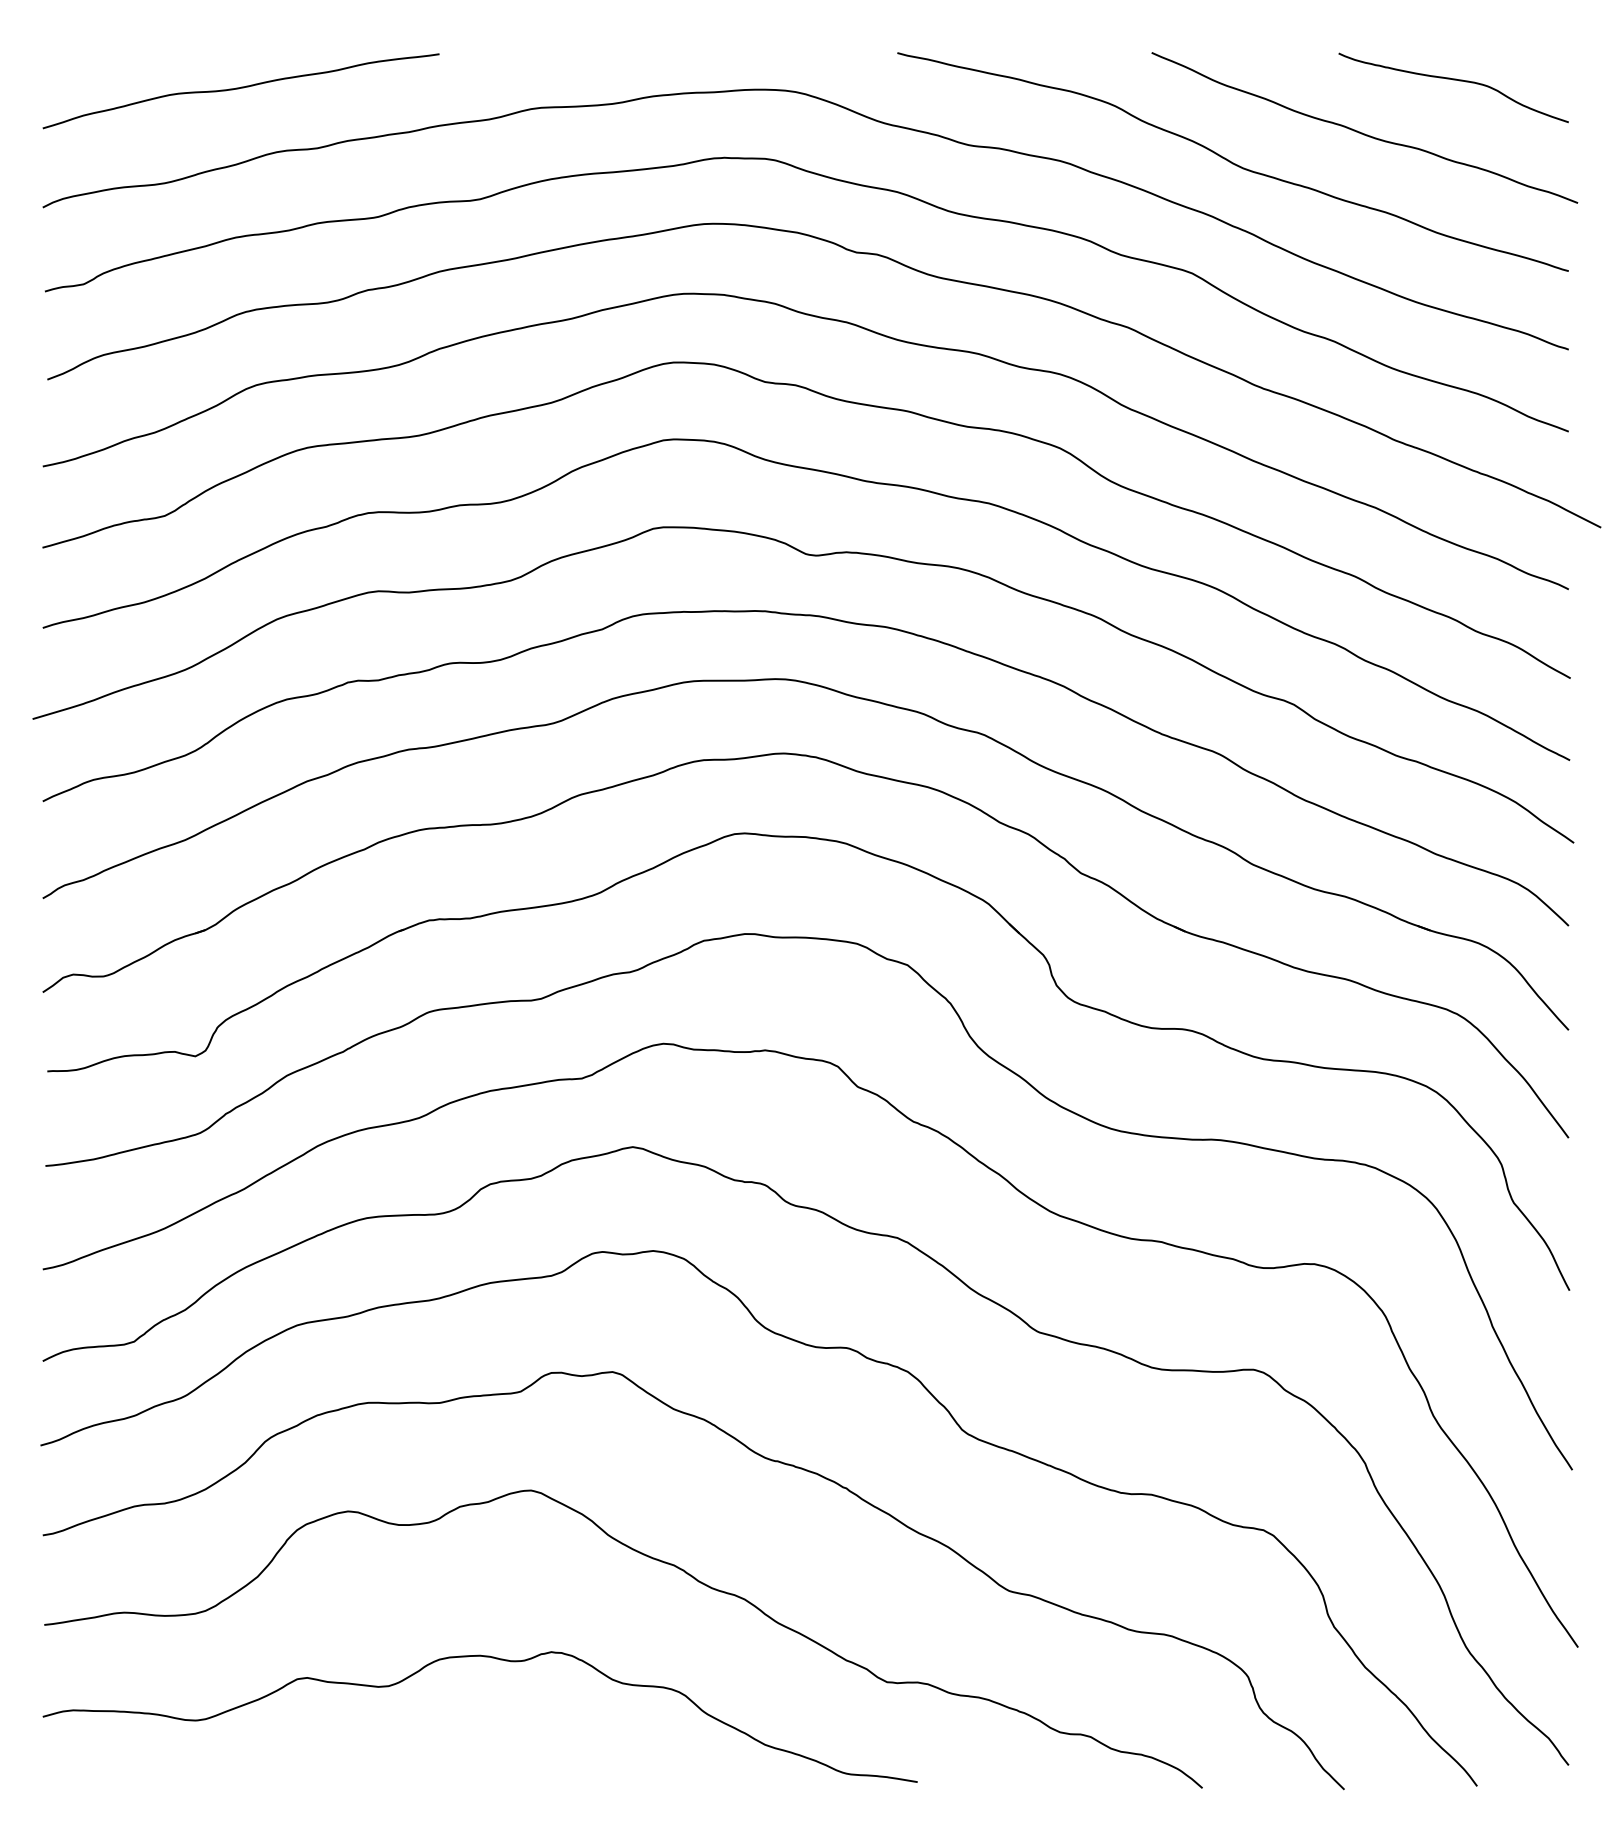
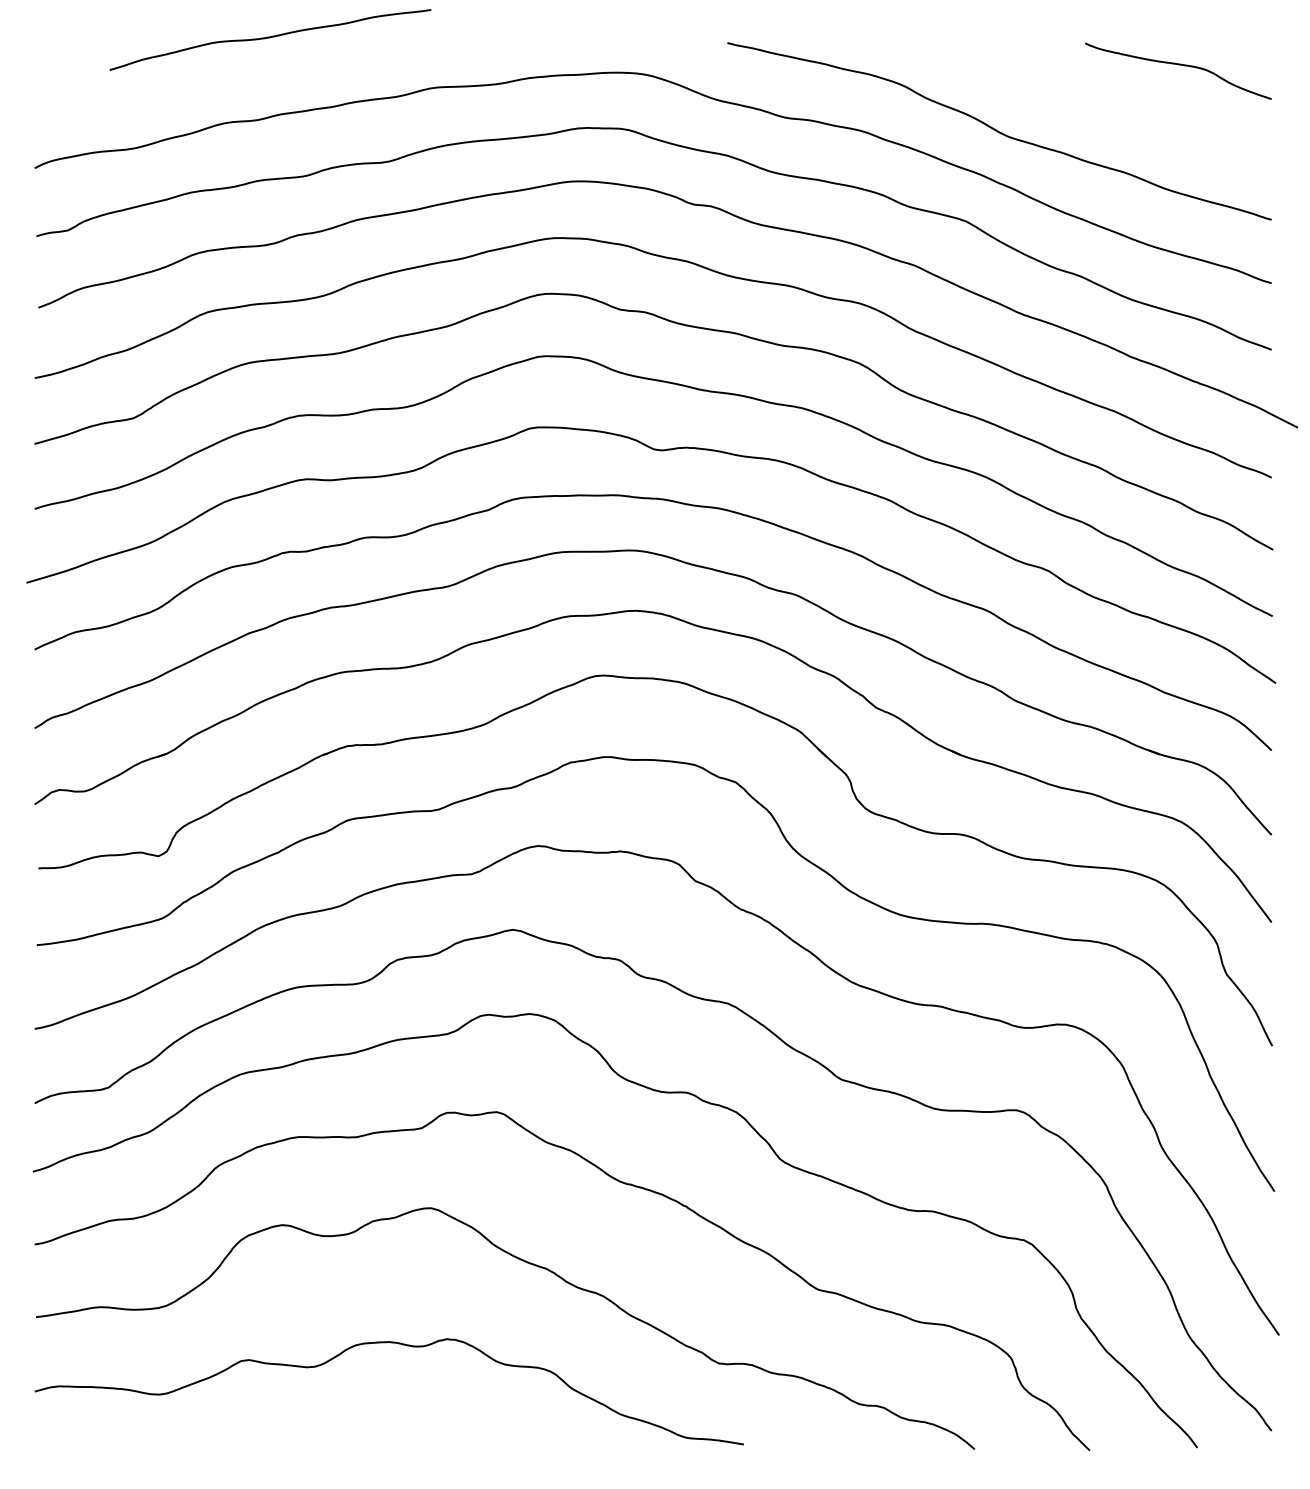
curve: (241, 89) -> (270, 38), moved
curve: (1363, 132) -> (1105, 107), removed

